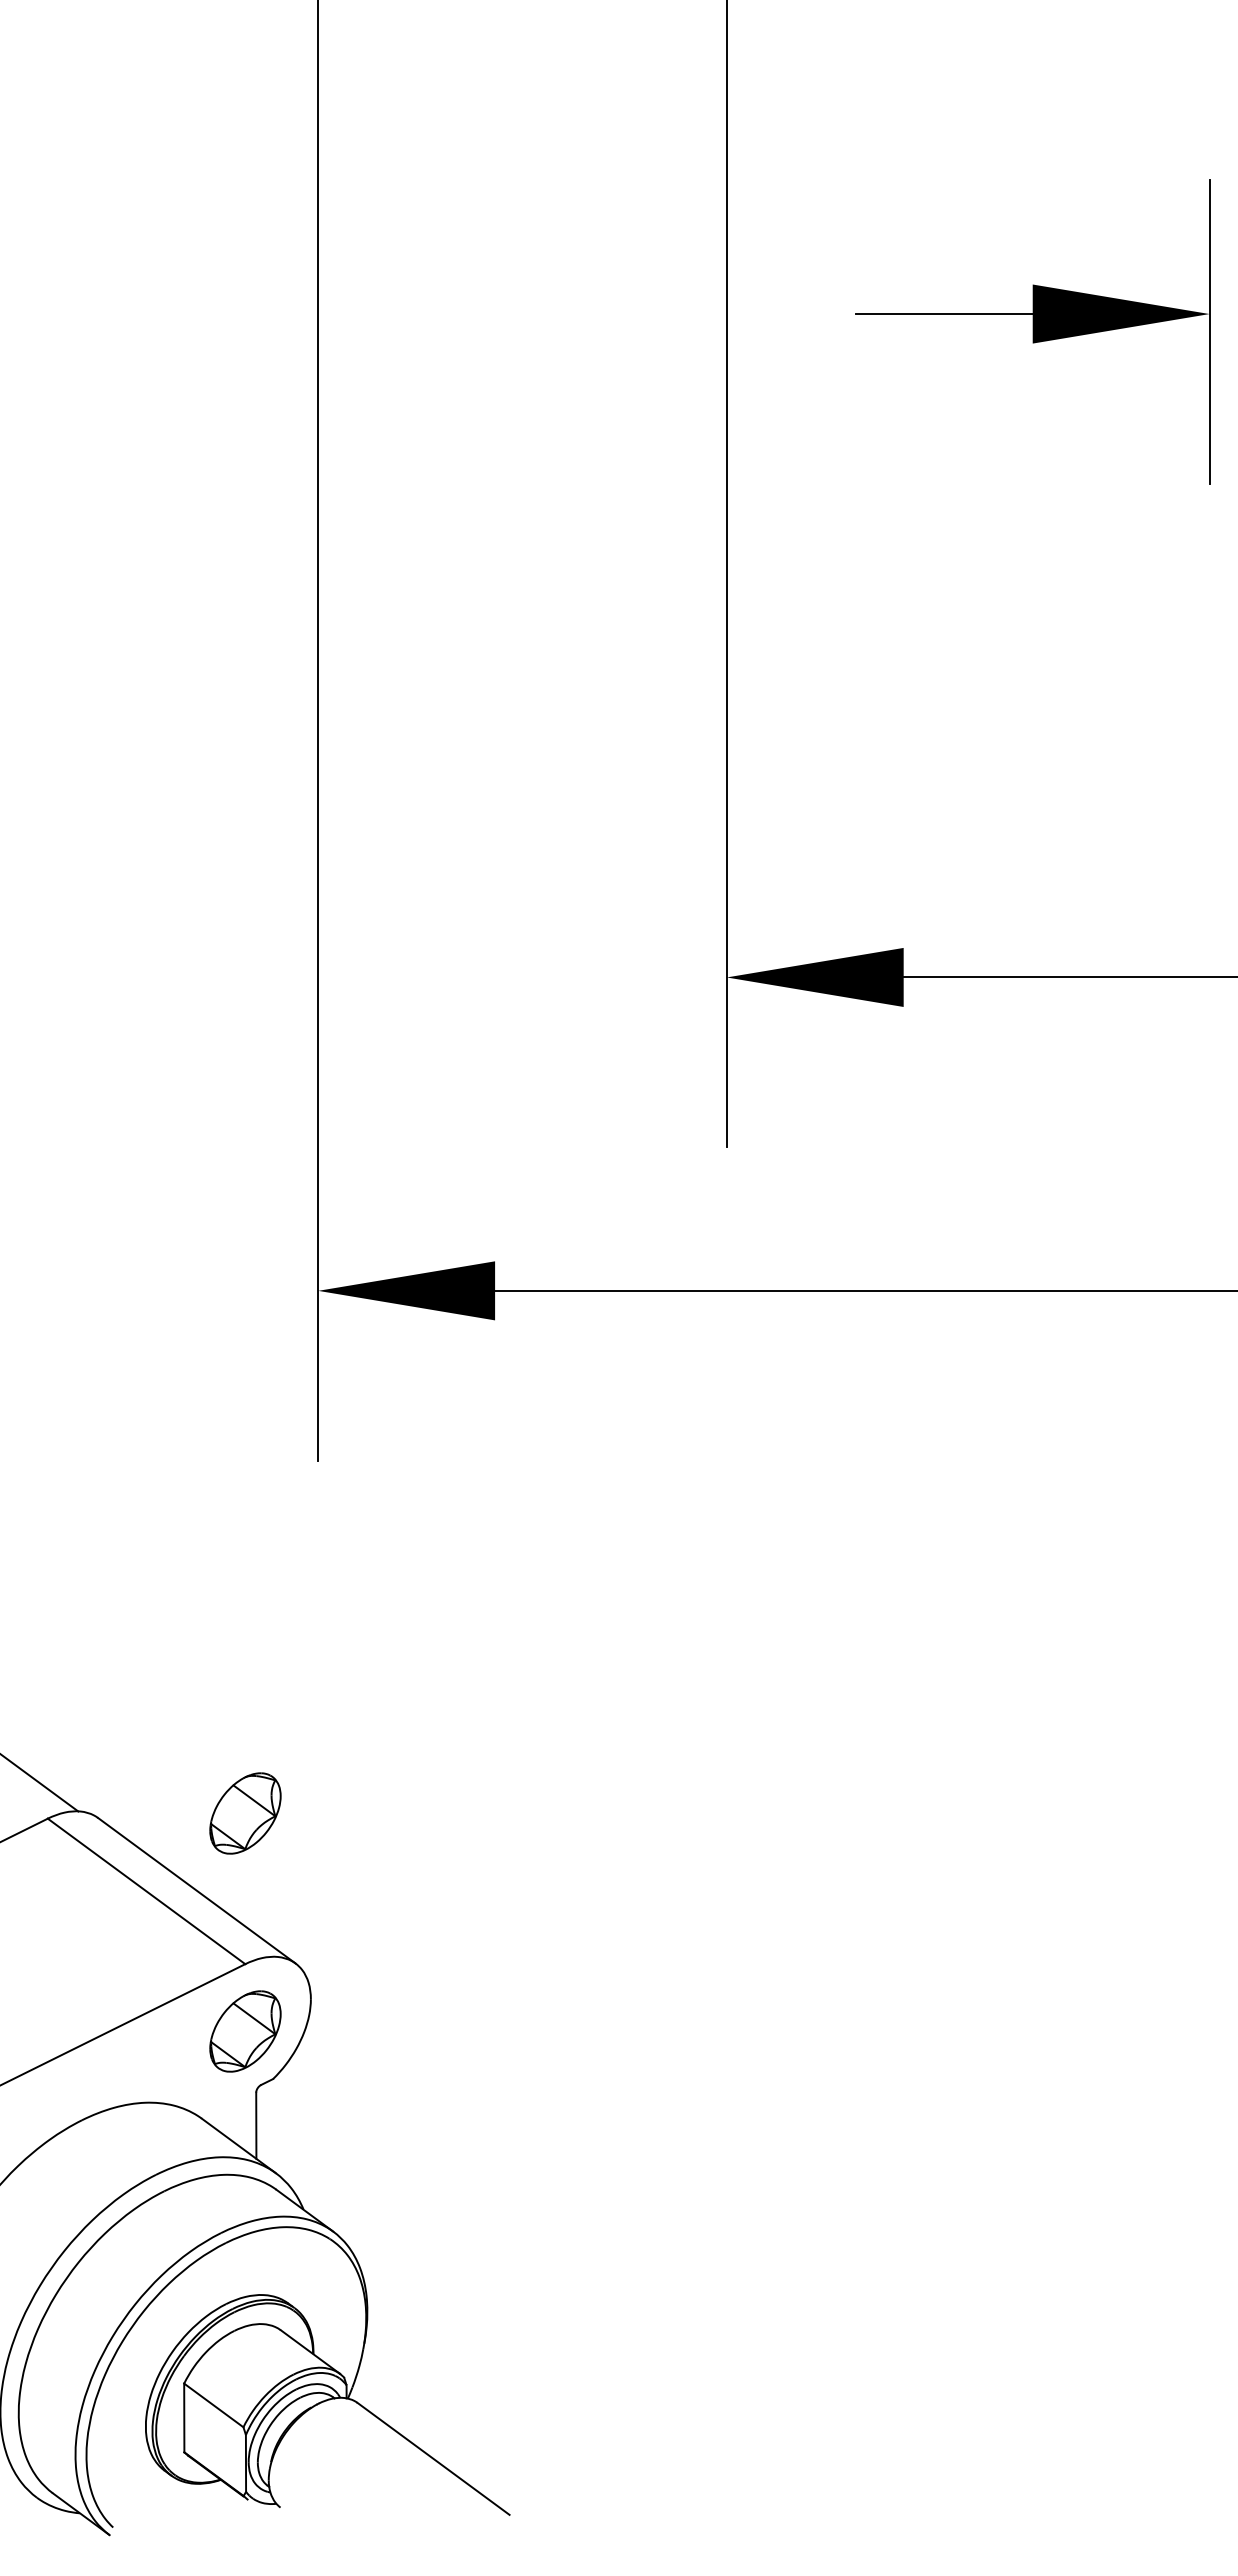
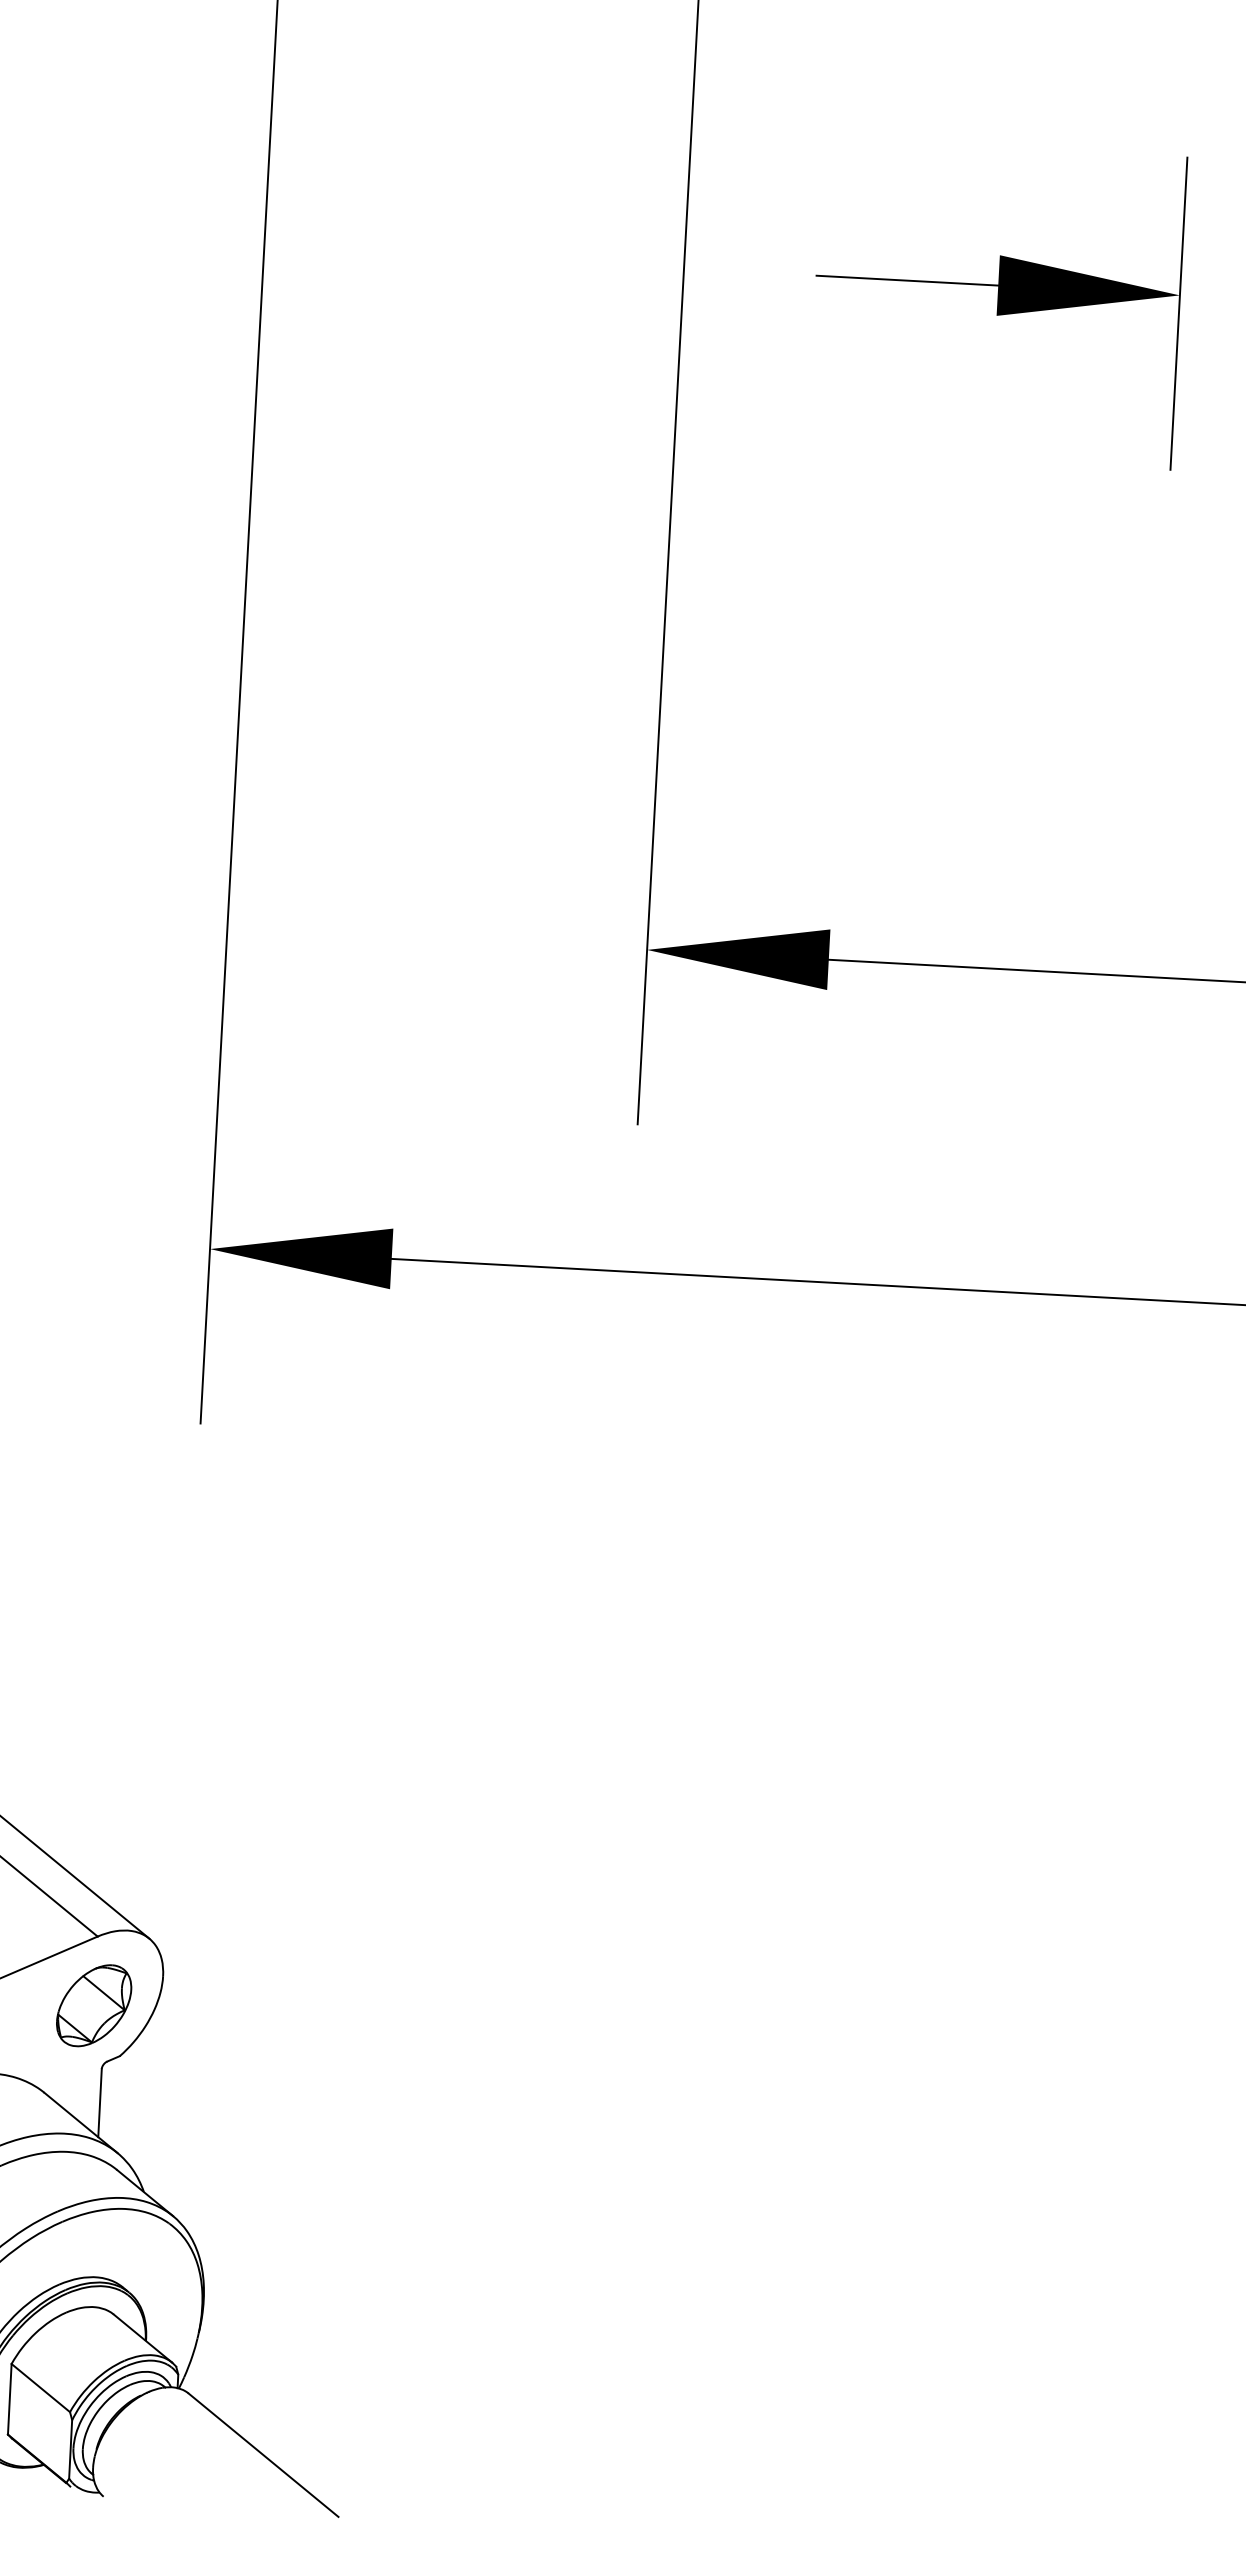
part: (245, 1813) -> (106, 1781), removed

